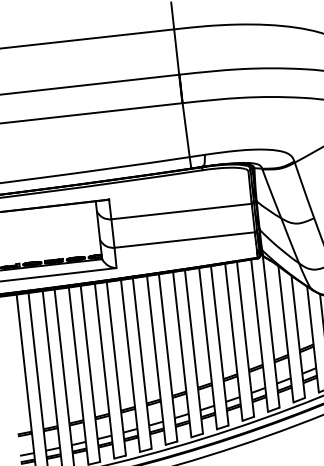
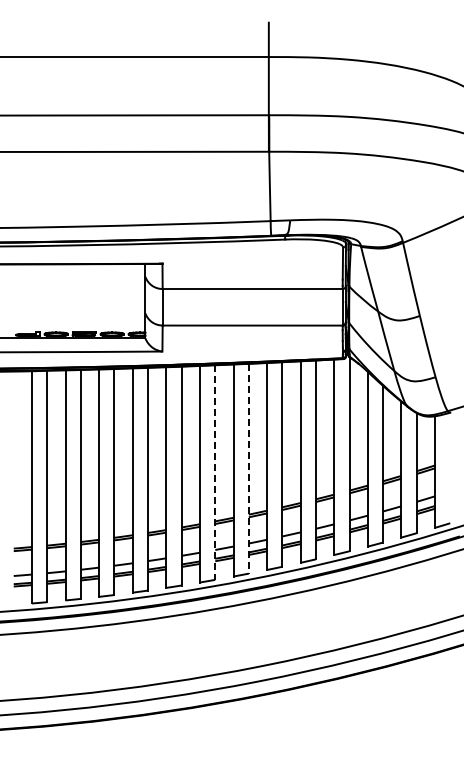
line: (193, 351) -> (248, 468), solid -> dashed
line: (168, 358) -> (215, 473), solid -> dashed

